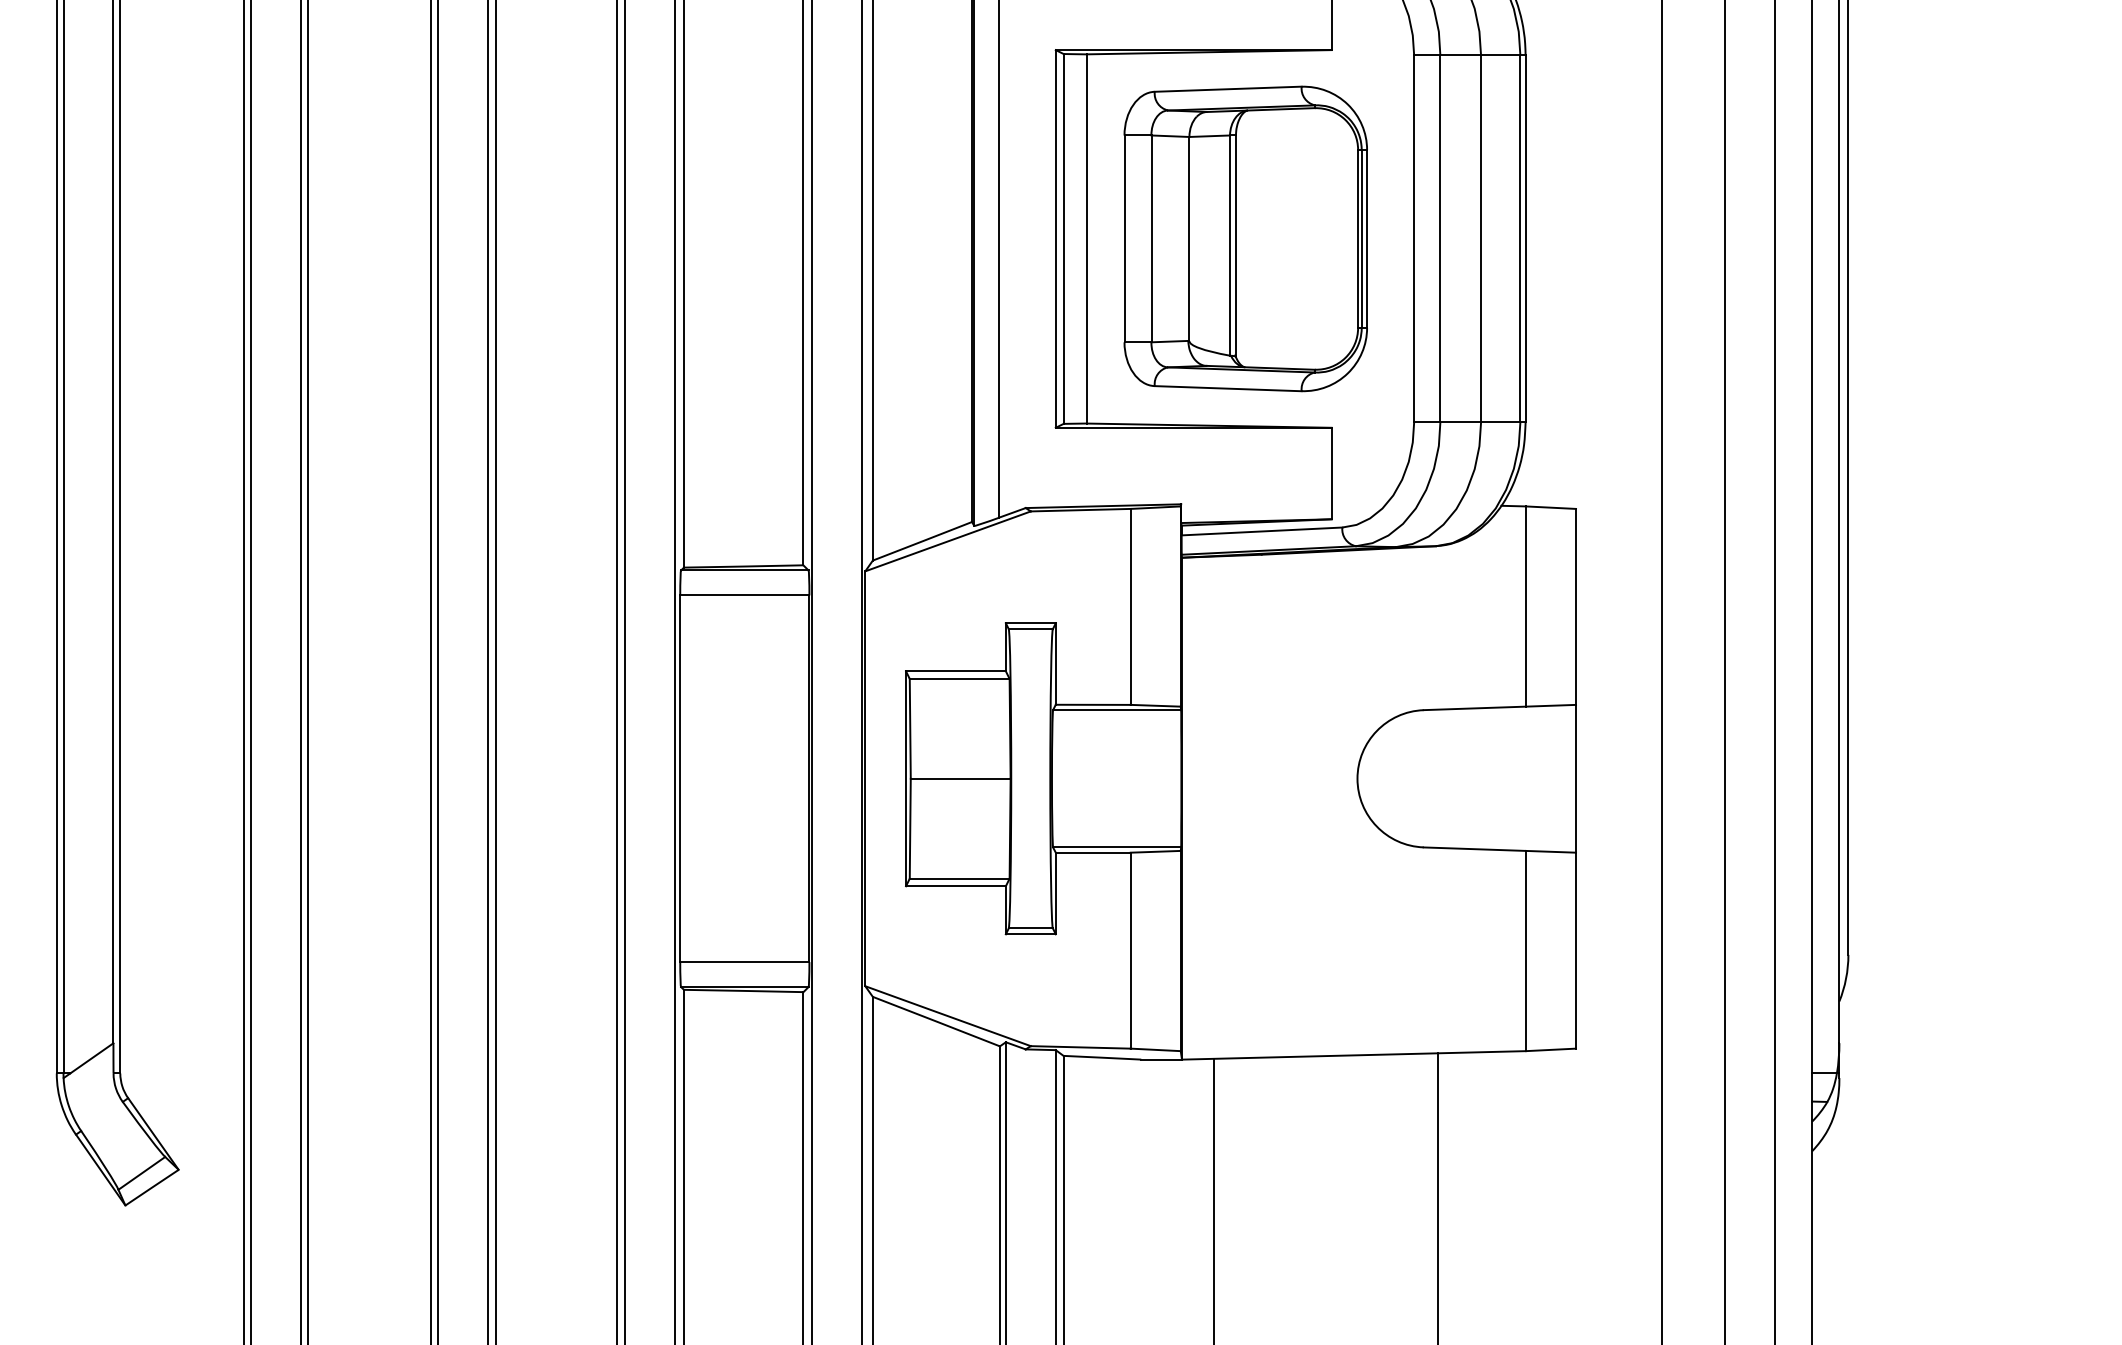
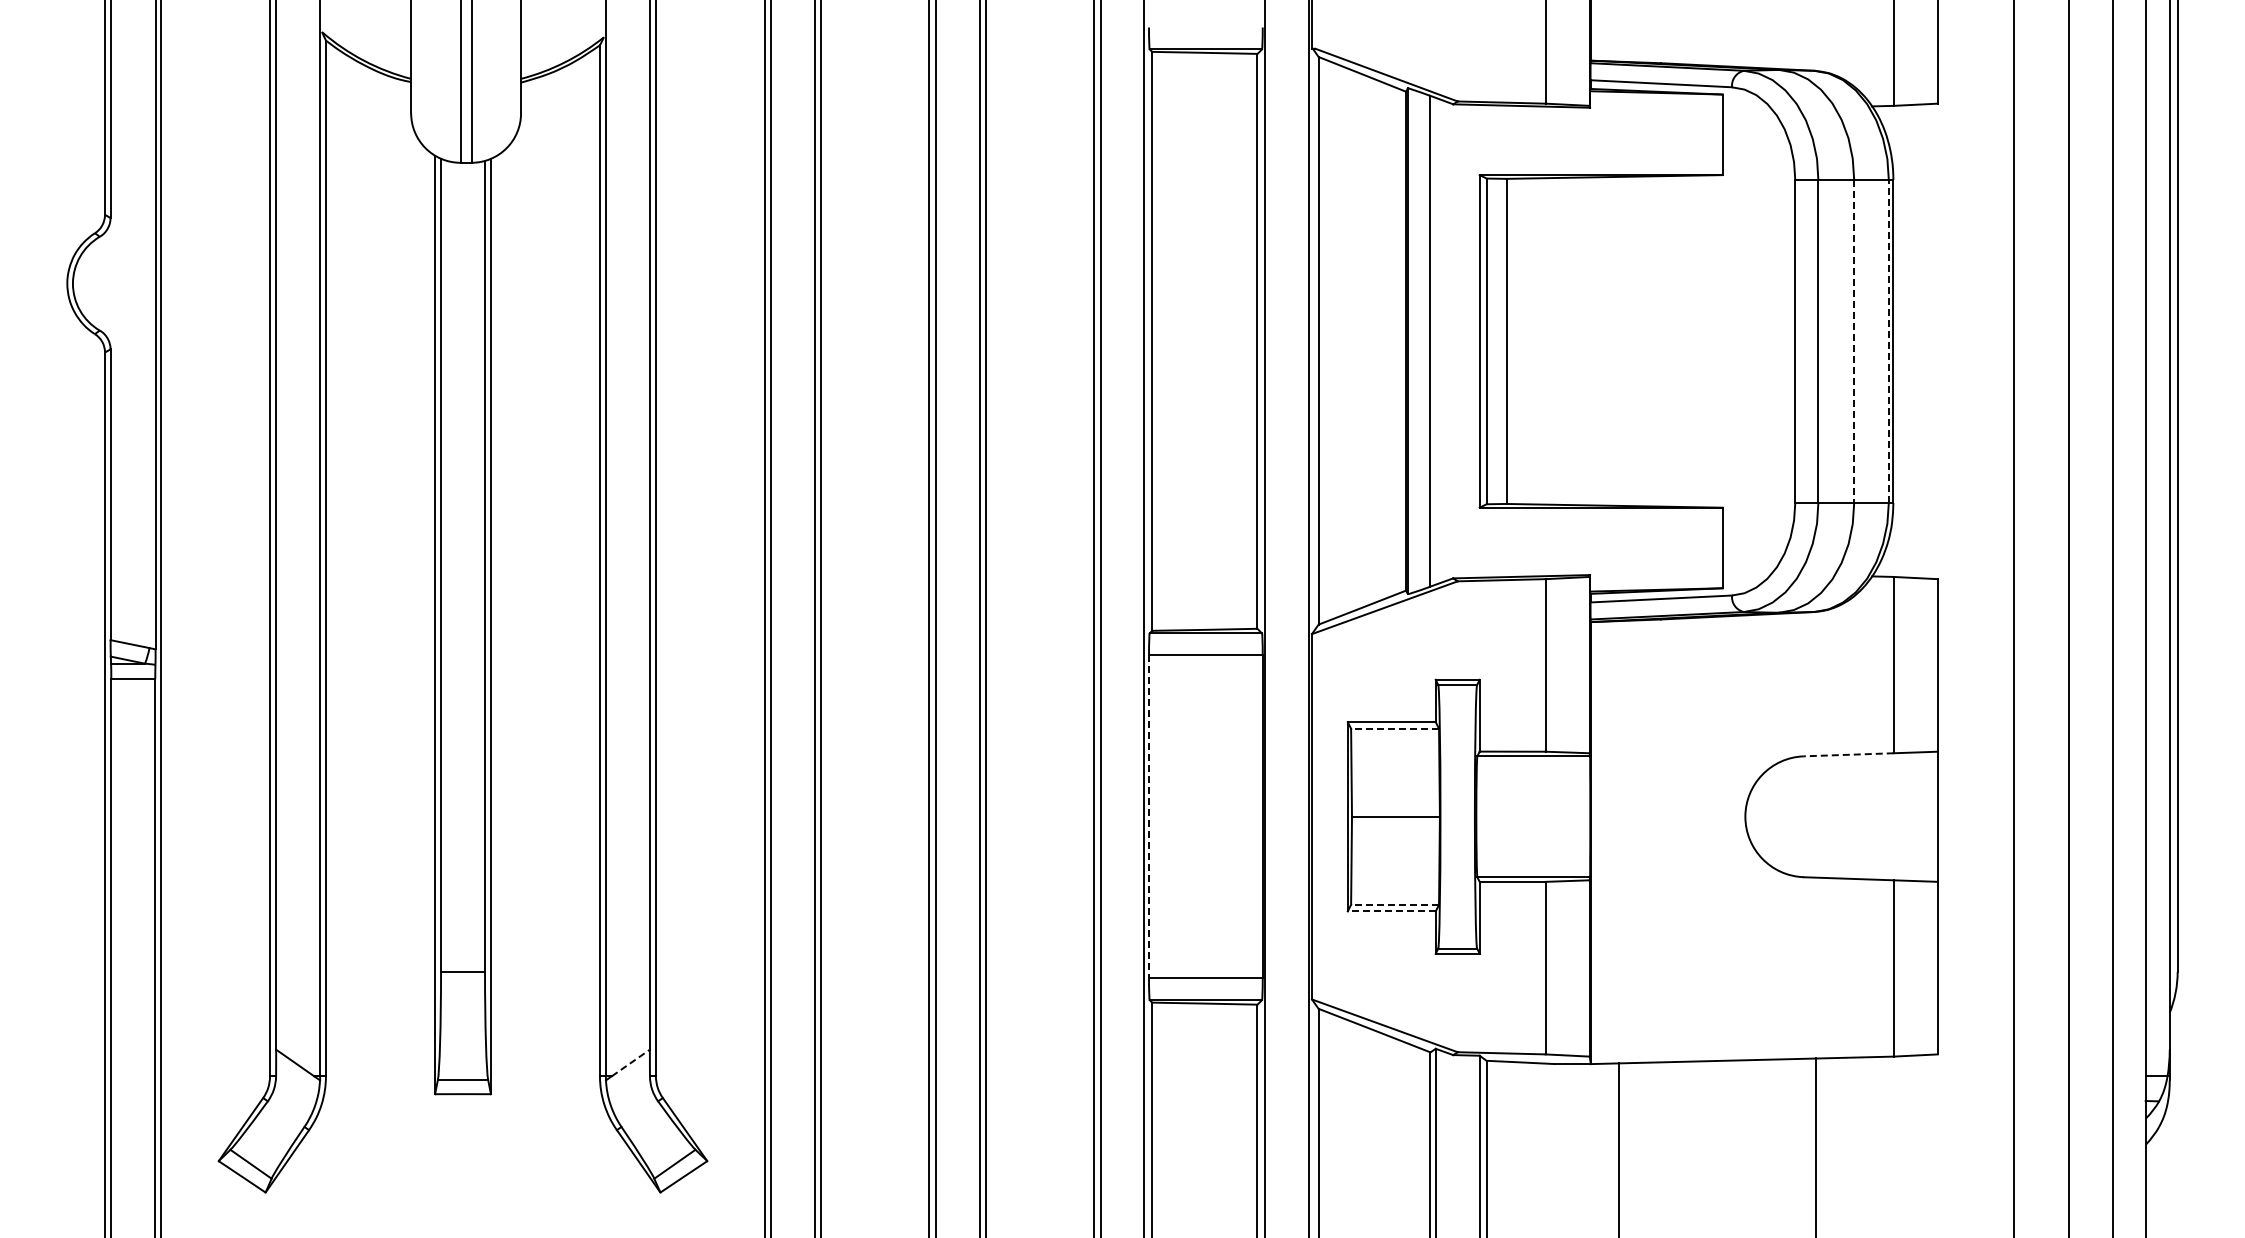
part: (1245, 239) -> (1646, 341), removed
line: (1481, 239) -> (1854, 341), solid -> dashed
line: (1520, 239) -> (1888, 341), solid -> dashed
line: (960, 678) -> (1395, 728), solid -> dashed
line: (1474, 708) -> (1848, 754), solid -> dashed
line: (679, 779) -> (1148, 817), solid -> dashed
line: (960, 878) -> (1395, 904), solid -> dashed
line: (955, 886) -> (1391, 911), solid -> dashed
line: (92, 1057) -> (631, 1062), solid -> dashed

